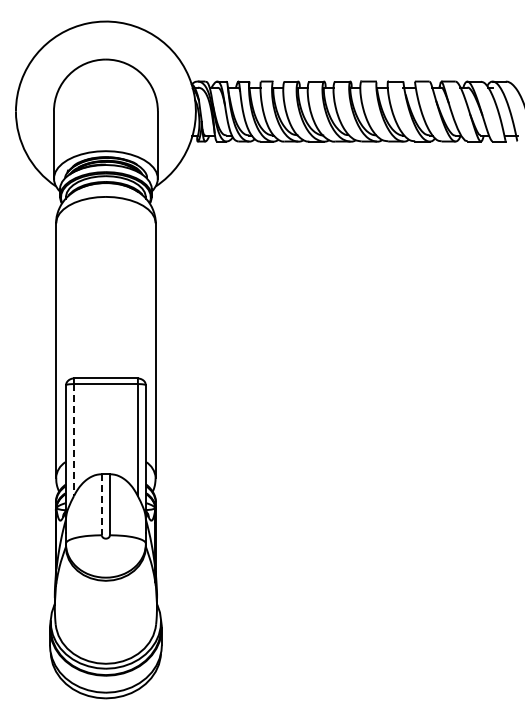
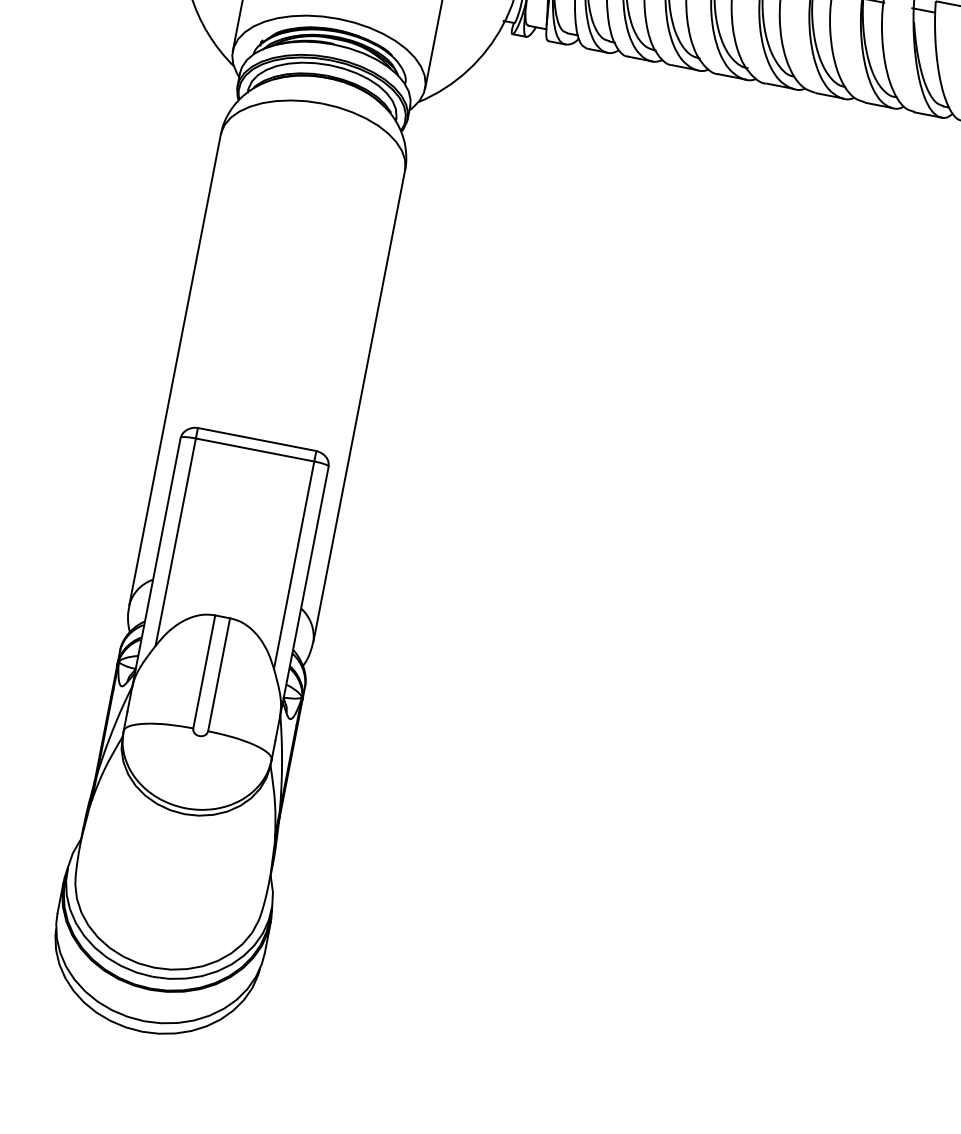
line: (73, 440) -> (174, 542), dashed -> solid
line: (101, 504) -> (203, 671), dashed -> solid

